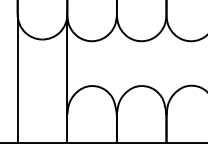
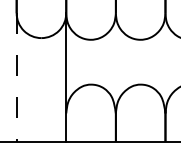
line: (17, 79) -> (16, 78), solid -> dashed

